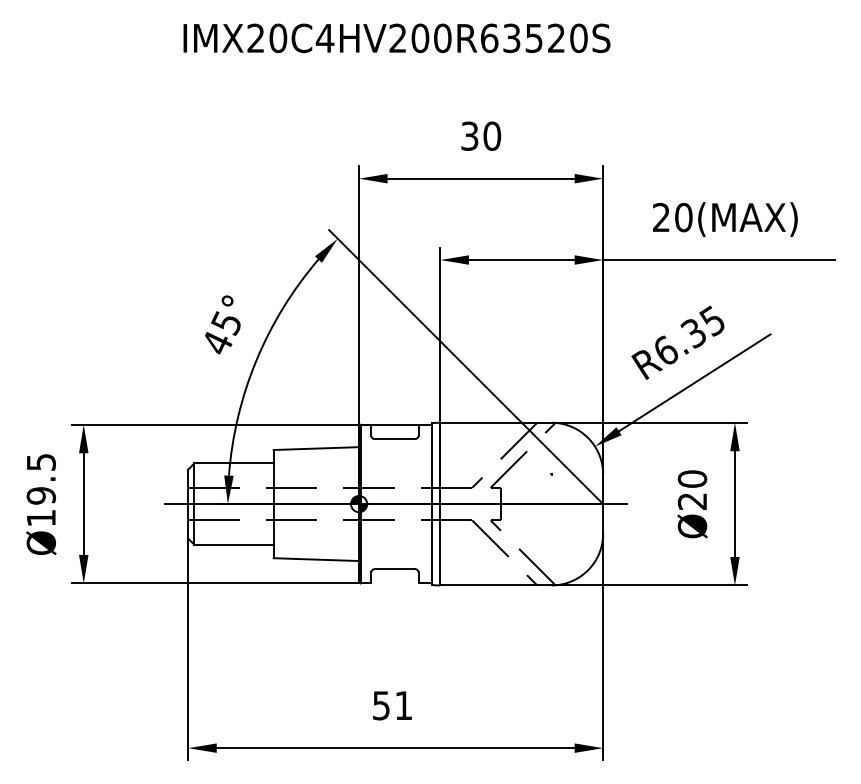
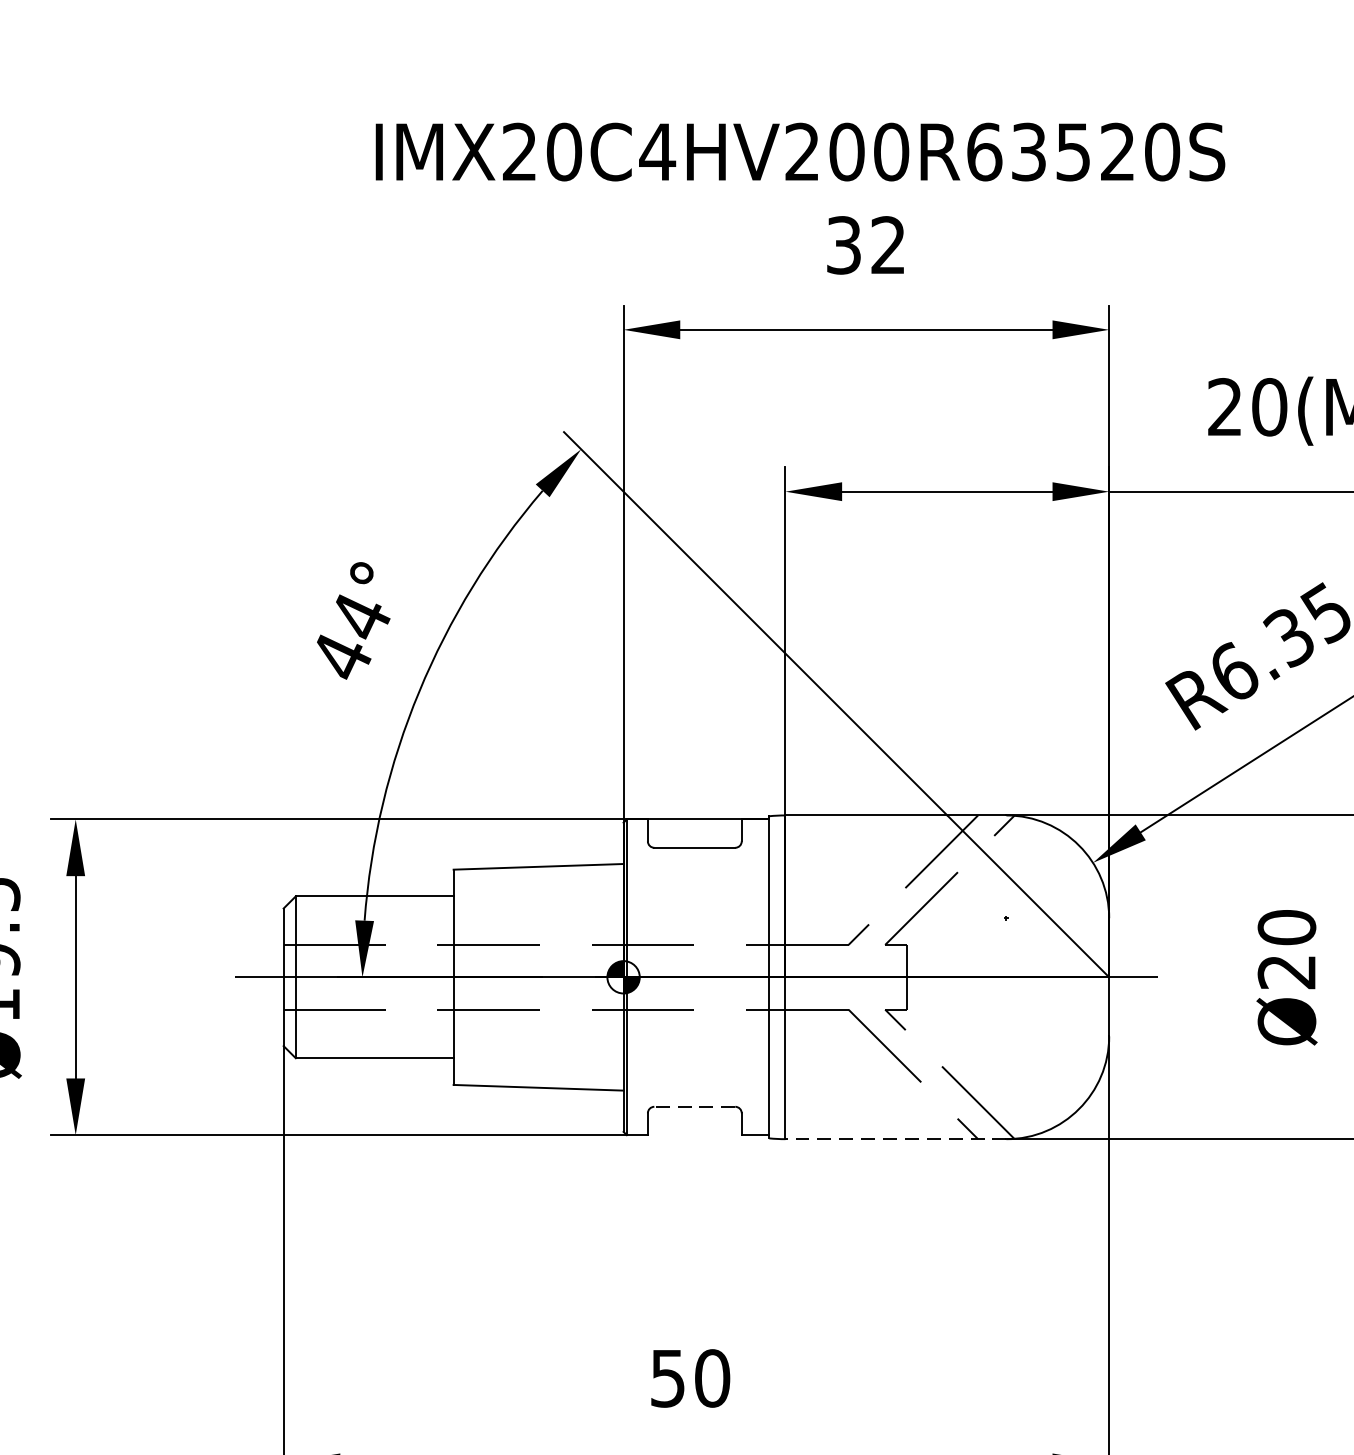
text: (396, 38) -> (799, 152), moved
text: (492, 135) -> (888, 243), 30 -> 32
text: (226, 323) -> (359, 617), 45° -> 44°
line: (394, 569) -> (693, 1107), solid -> dashed
line: (495, 585) -> (894, 1139), solid -> dashed
text: (403, 705) -> (711, 1378), 51 -> 50

